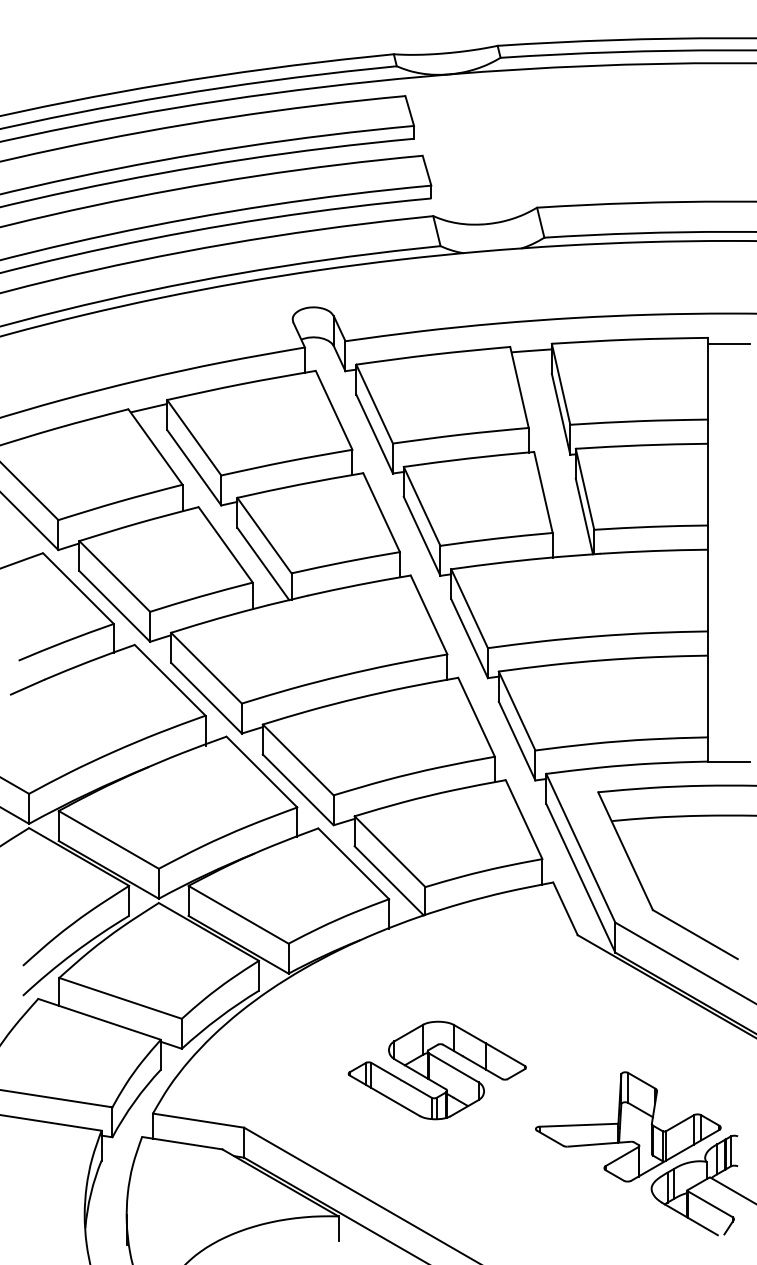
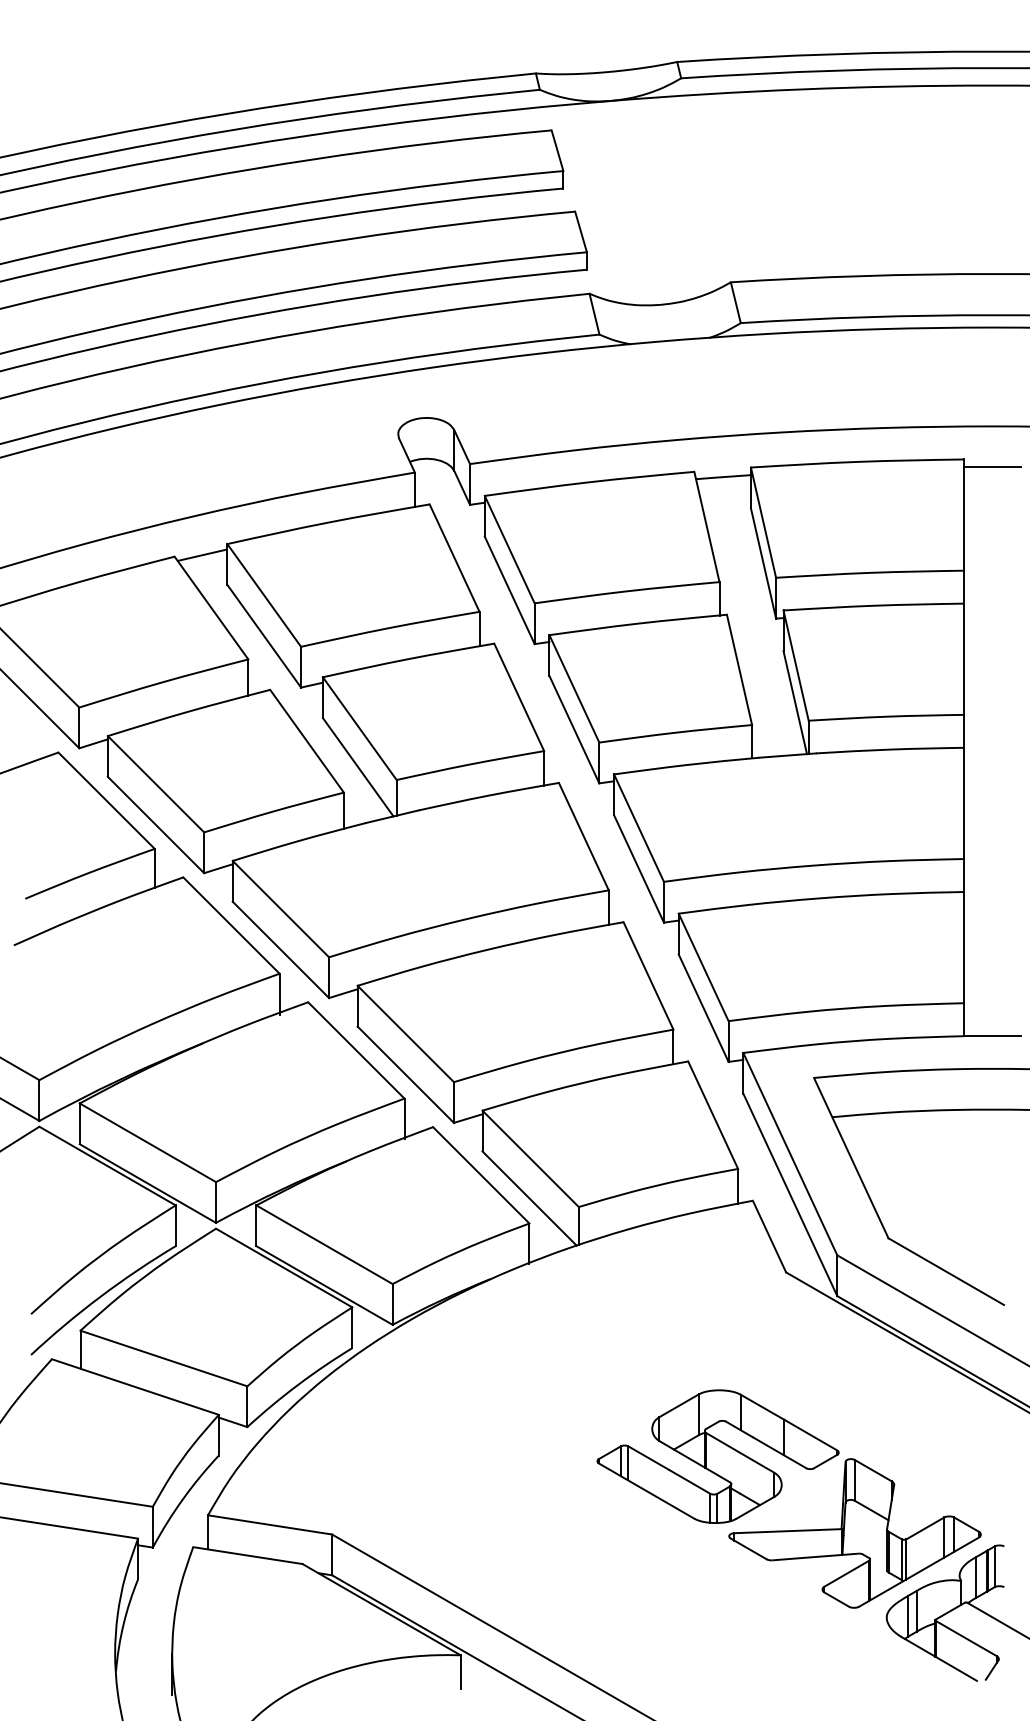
part: (436, 1070) -> (717, 1456), moved

